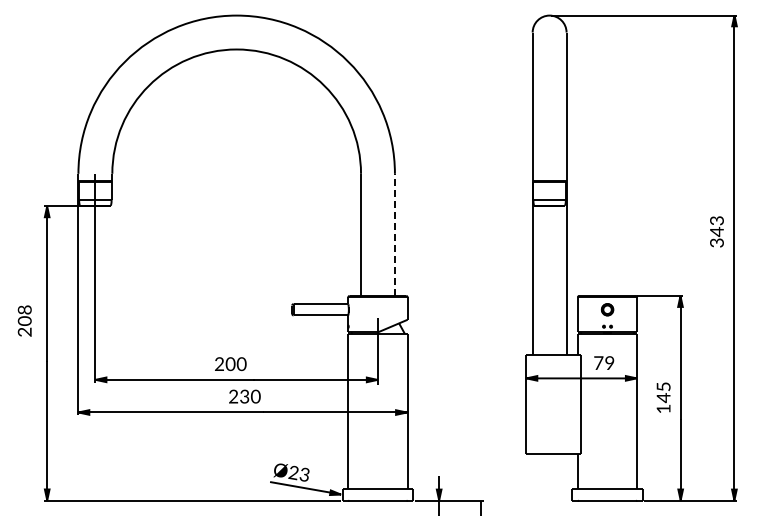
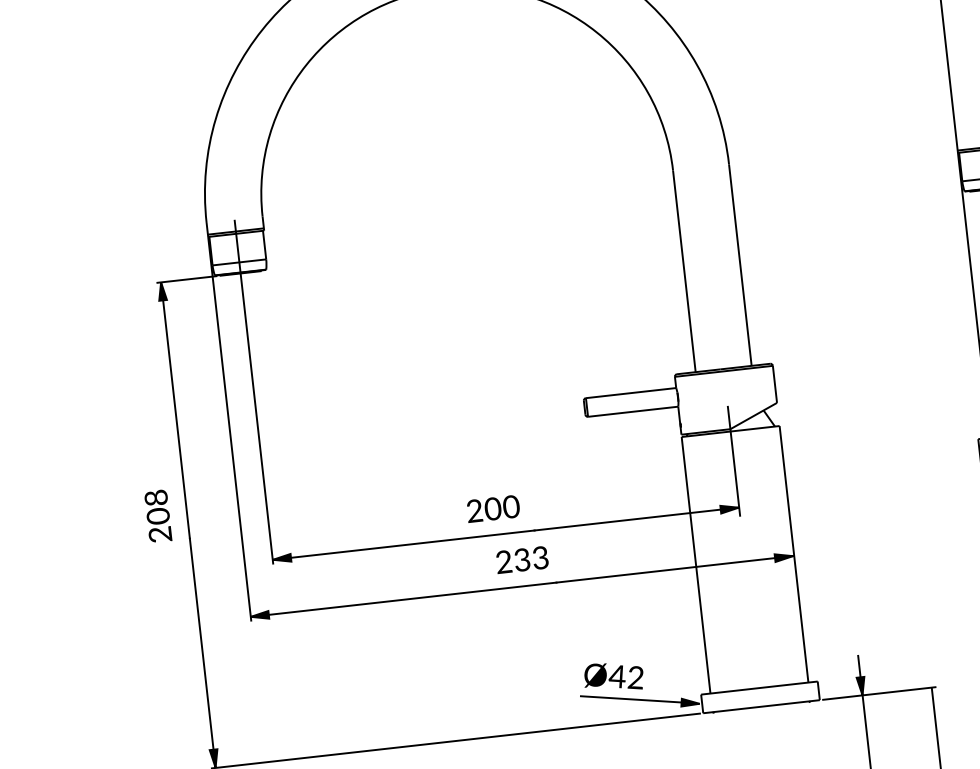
line: (394, 234) -> (739, 264), dashed -> solid
text: (24, 320) -> (157, 515), moved
text: (255, 396) -> (540, 557), 230 -> 233
text: (298, 473) -> (625, 676), Ø23 -> Ø42

